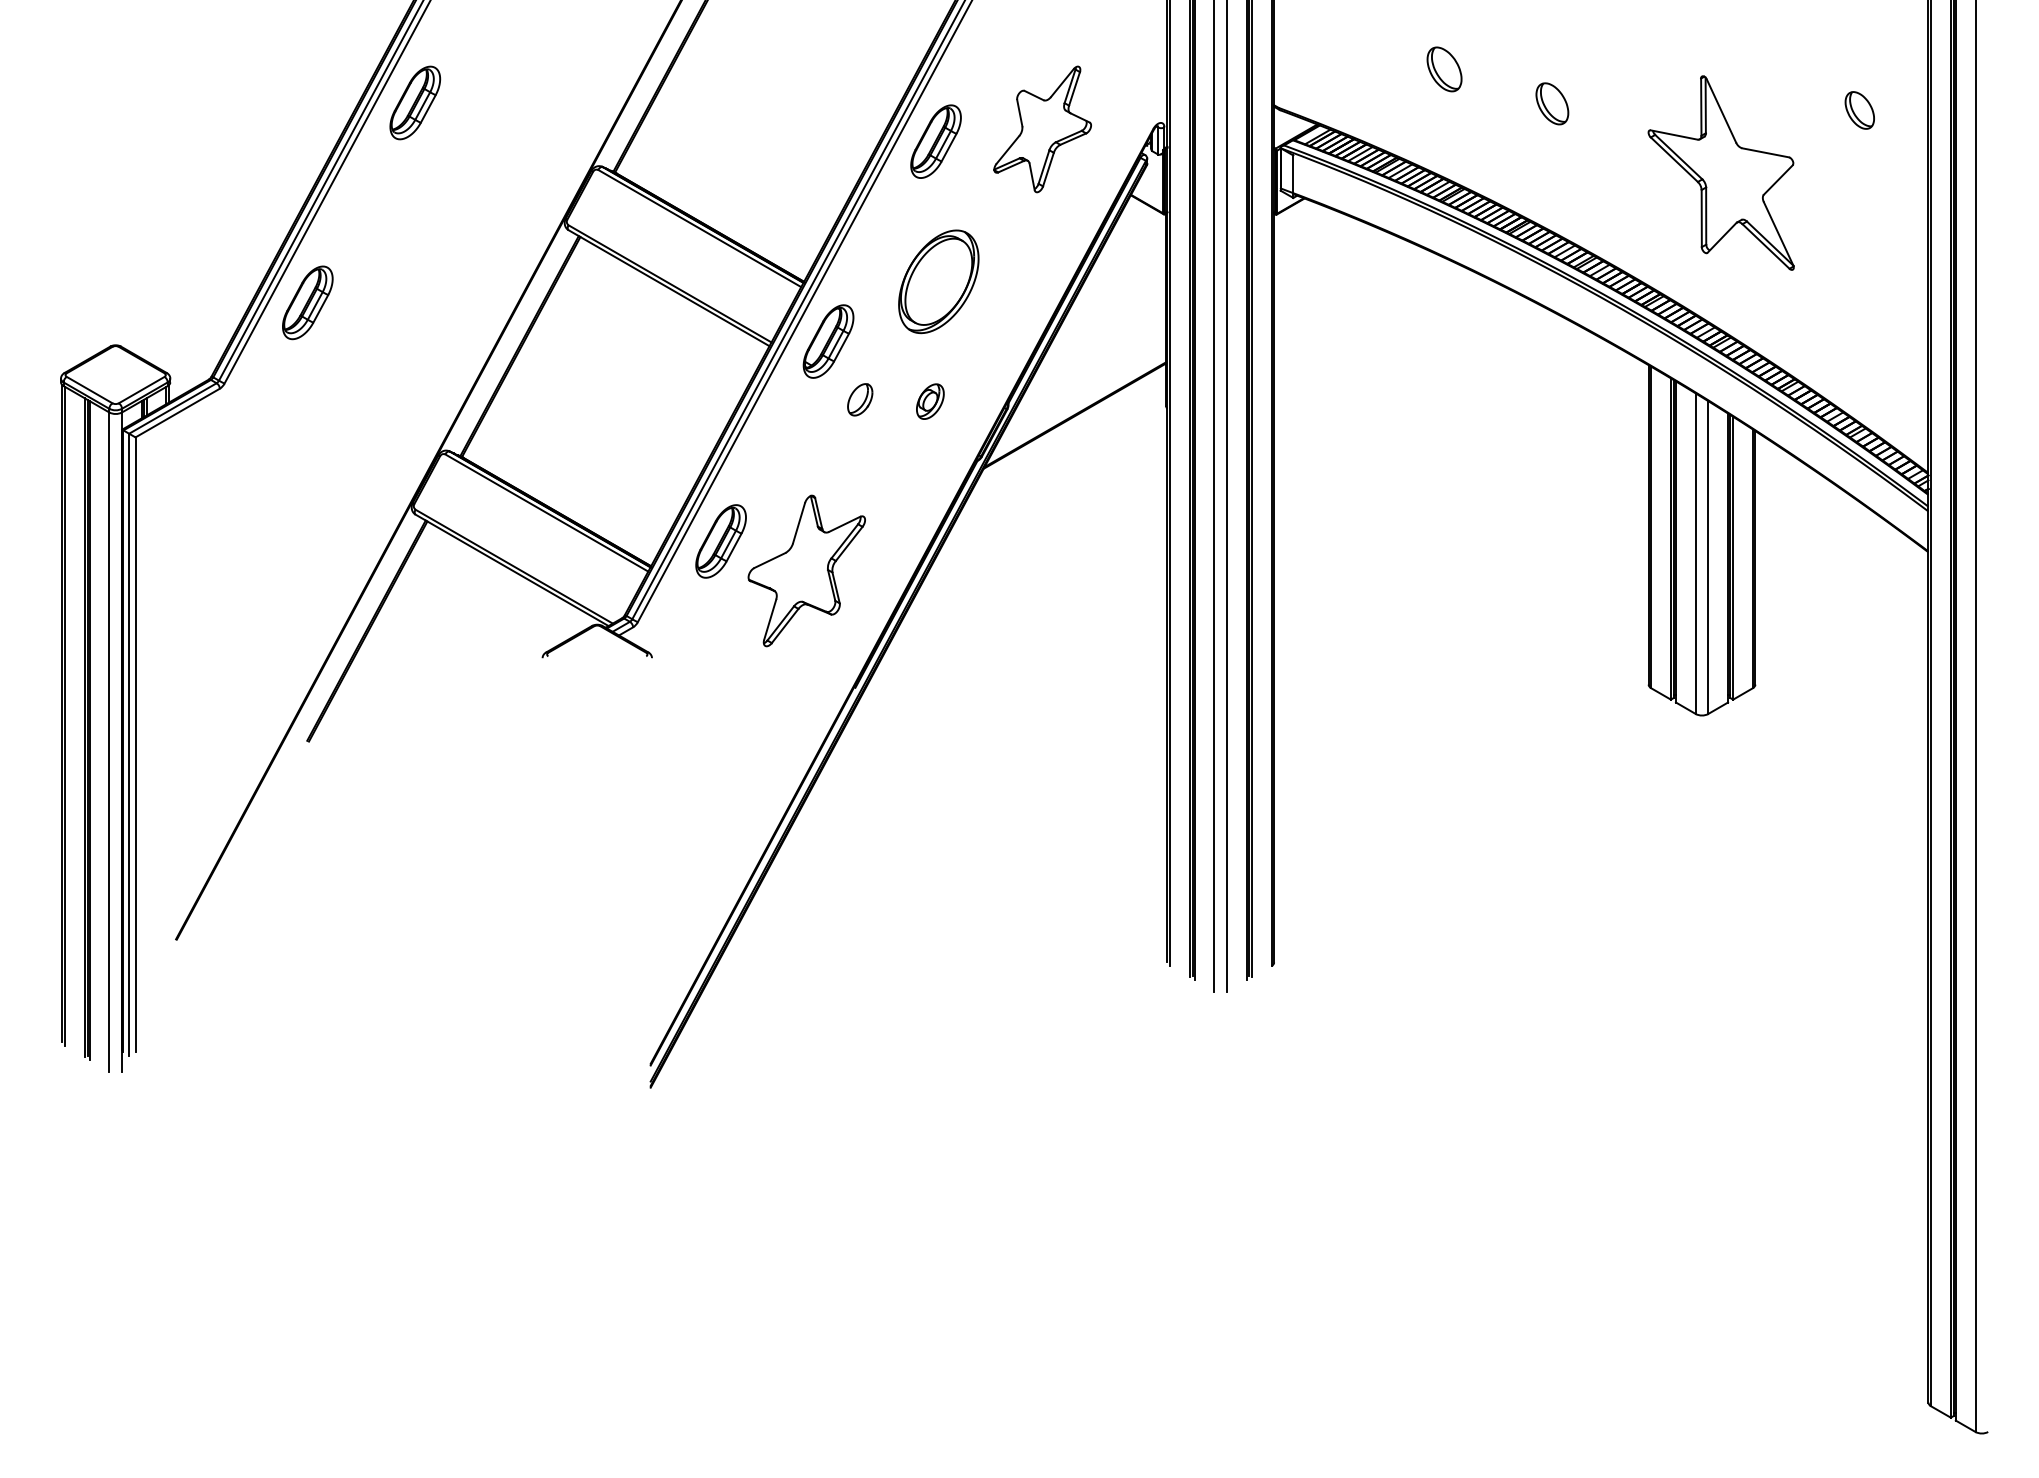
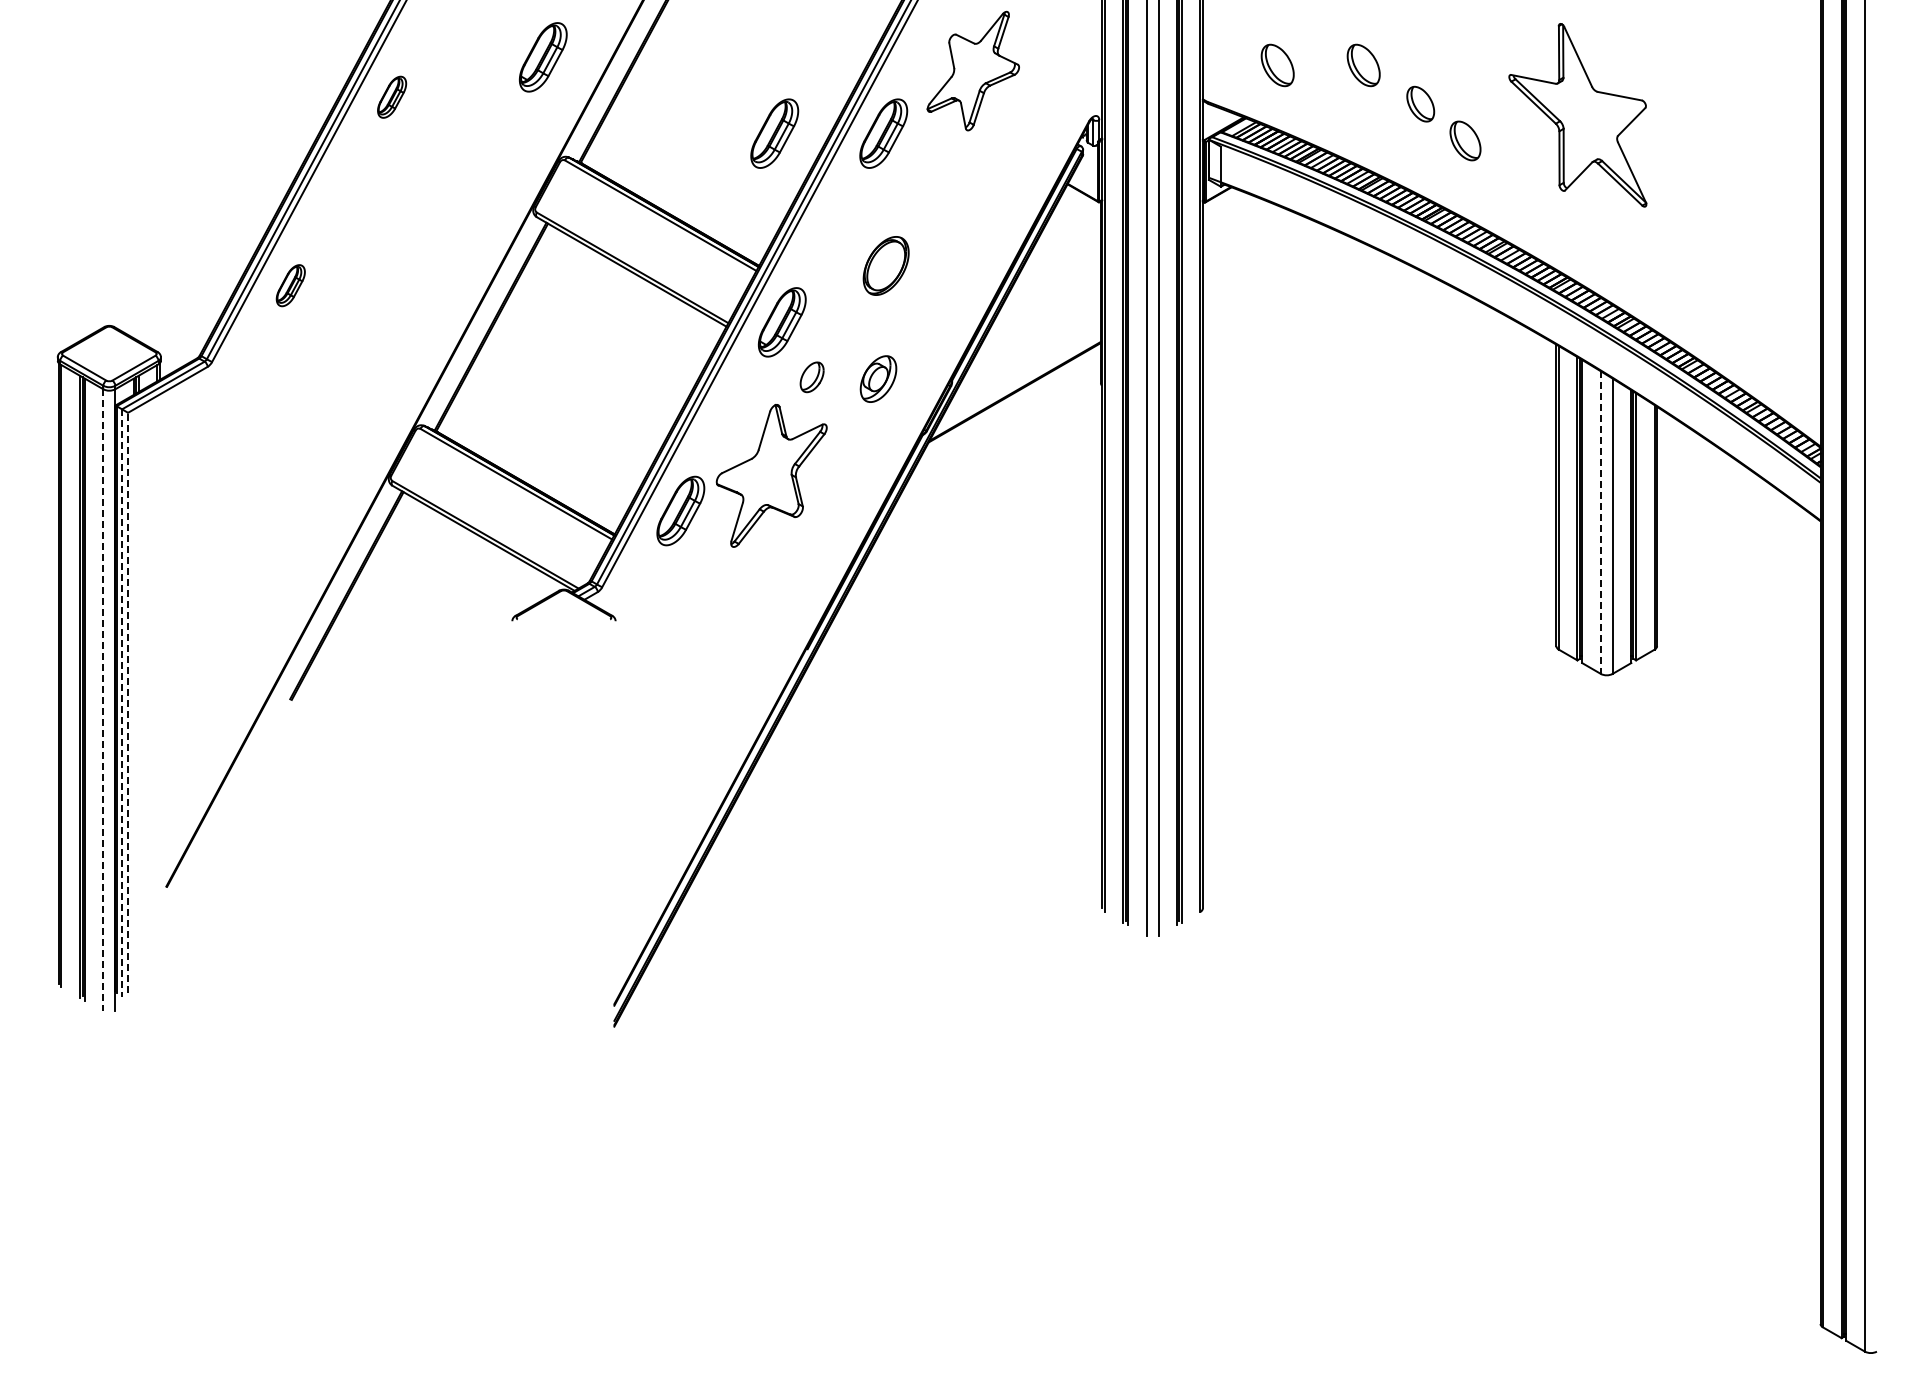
part: (574, 60) -> (542, 57), added
part: (1353, 69) -> (1277, 65), added
part: (414, 103) -> (391, 97), size x0.6
part: (1552, 103) -> (1465, 140), moved
part: (1859, 109) -> (1420, 103), moved
part: (1041, 128) -> (972, 70), moved
part: (820, 141) -> (774, 133), added
part: (1720, 173) -> (1577, 115), moved
part: (937, 281) -> (885, 265), size x0.6
part: (307, 302) -> (290, 285), size x0.6
part: (929, 401) -> (877, 378), size x1.4
line: (1695, 554) -> (1600, 523), solid -> dashed
part: (806, 570) -> (771, 475), moved
line: (109, 742) -> (103, 700), solid -> dashed
line: (129, 744) -> (122, 702), solid -> dashed
line: (135, 744) -> (128, 702), solid -> dashed

